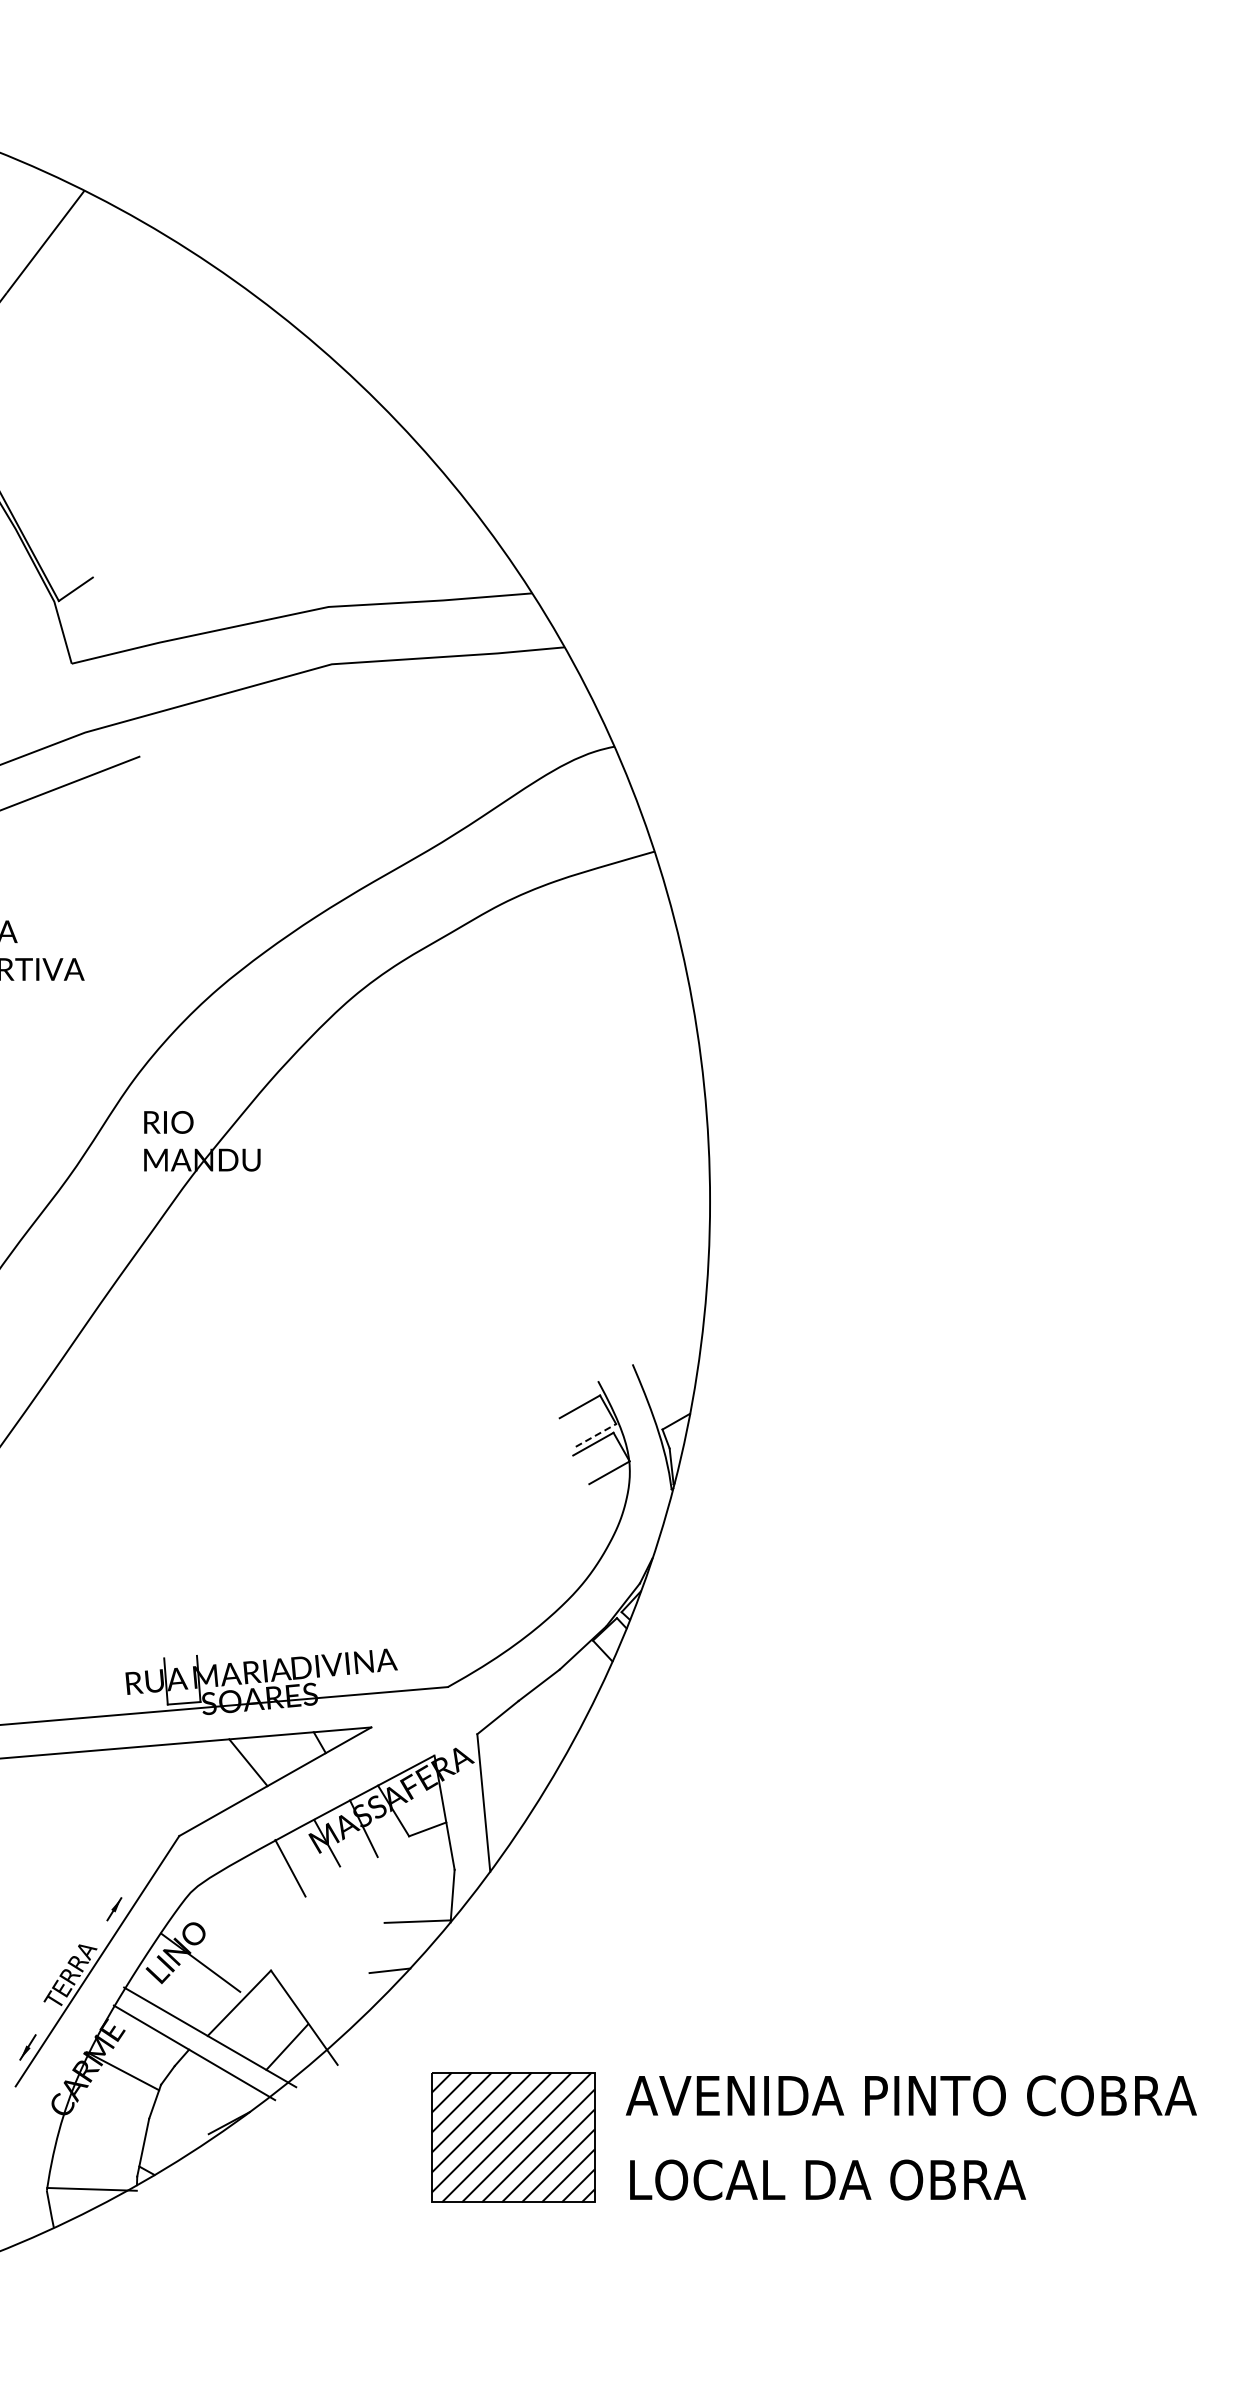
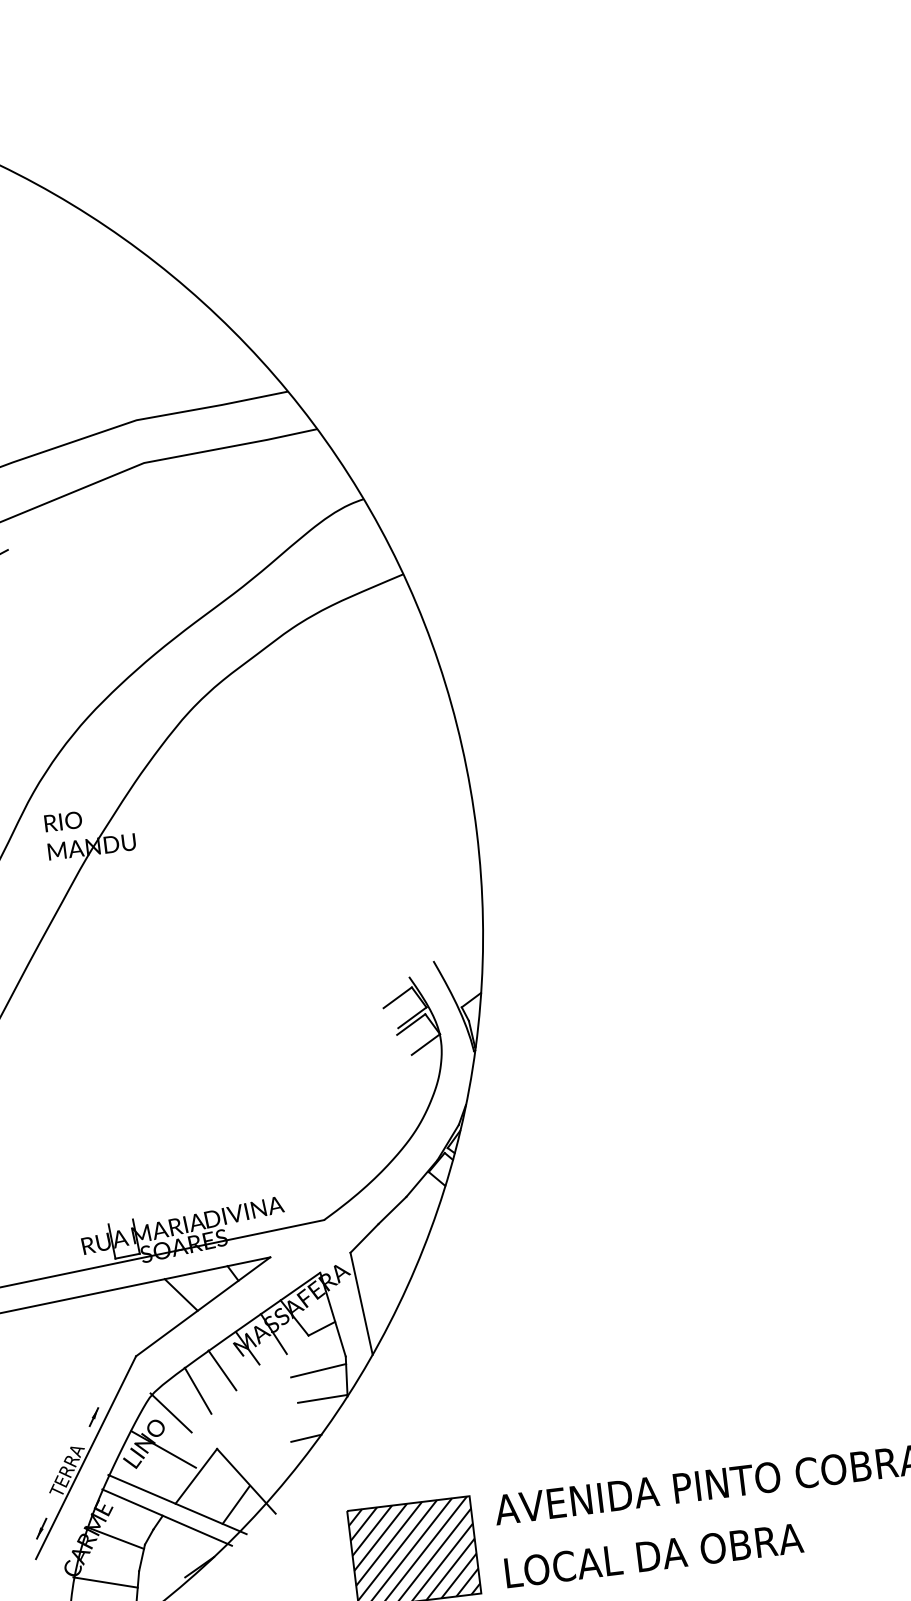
line: (596, 1435) -> (412, 1017), dashed -> solid
line: (416, 1883) -> (318, 1370), added
line: (255, 1890) -> (198, 1390), added
line: (216, 1915) -> (171, 1412), added
line: (102, 2128) -> (104, 1582), added

